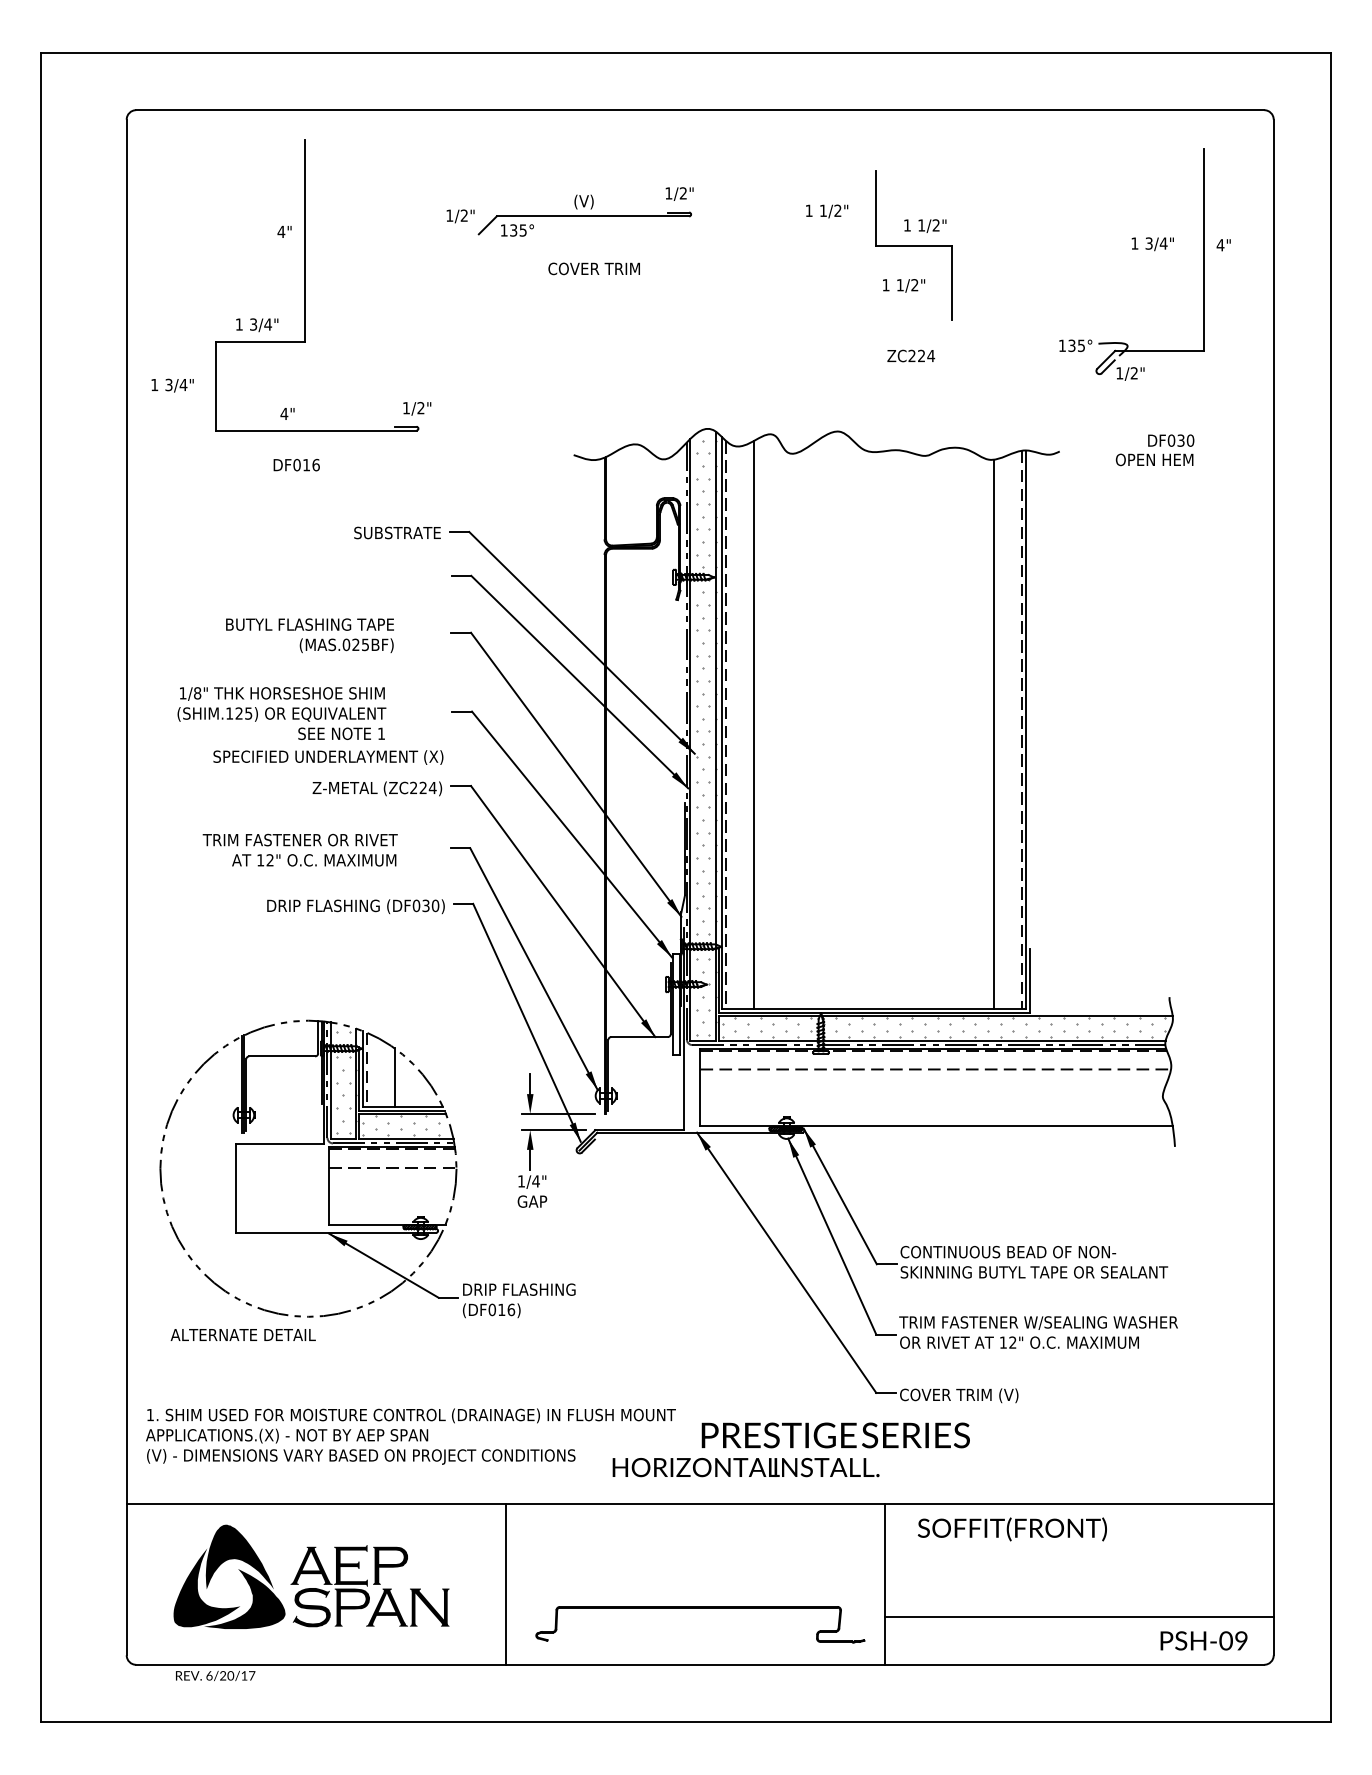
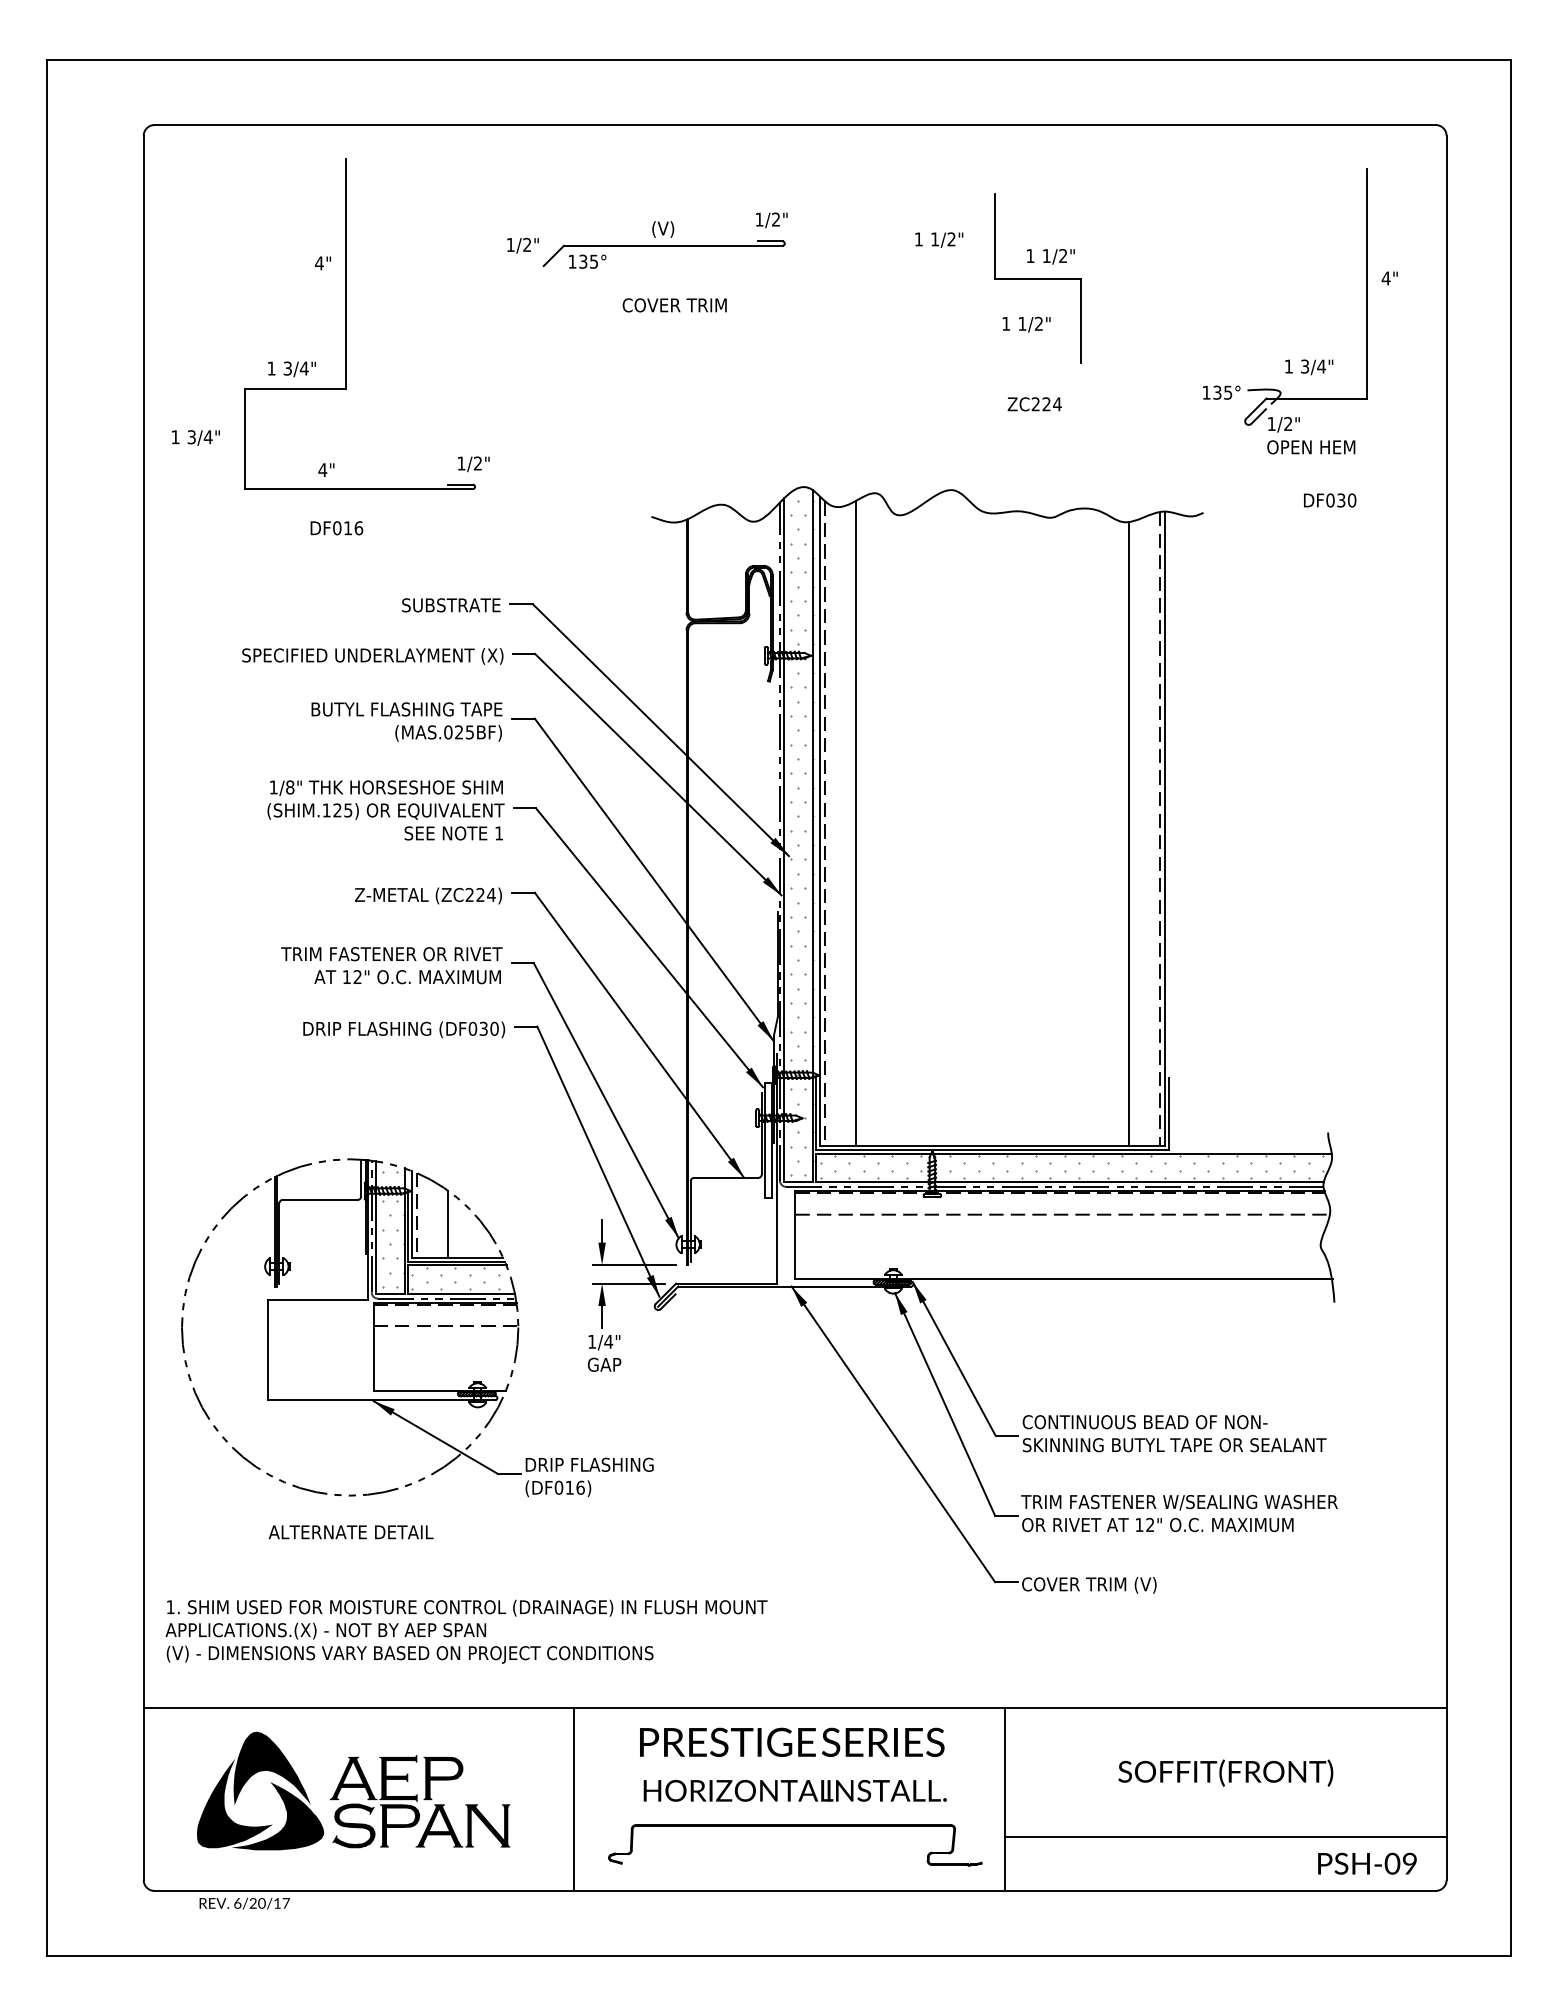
text: (1153, 244) -> (1309, 367), moved
text: (1154, 460) -> (1311, 447), moved
text: (309, 635) -> (406, 721), moved
text: (281, 713) -> (385, 810), moved
text: (328, 757) -> (372, 656), moved
text: (299, 850) -> (391, 965), moved
text: (242, 1335) -> (350, 1532), moved
text: (836, 1434) -> (792, 1741), moved
text: (745, 1467) -> (794, 1790), moved
text: (1012, 1528) -> (1225, 1772), moved

